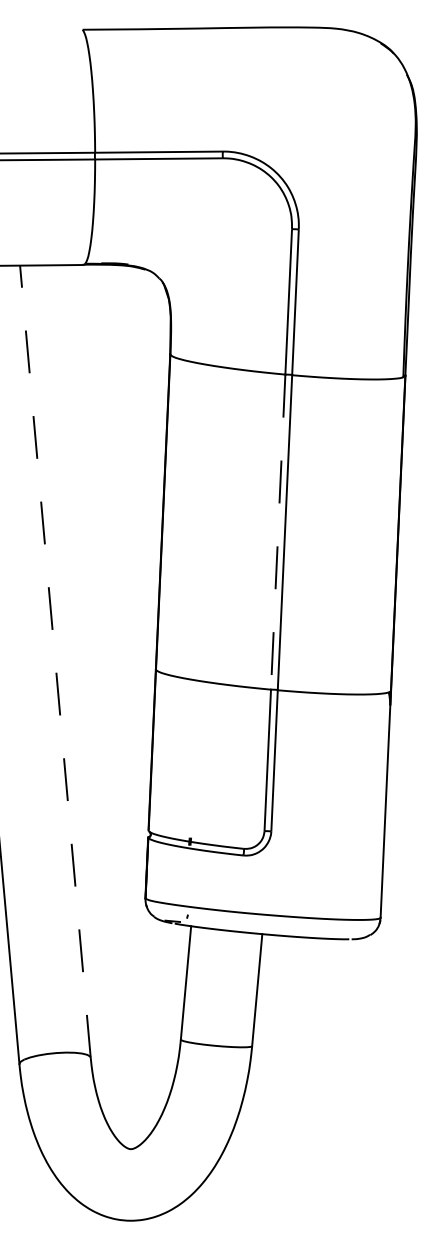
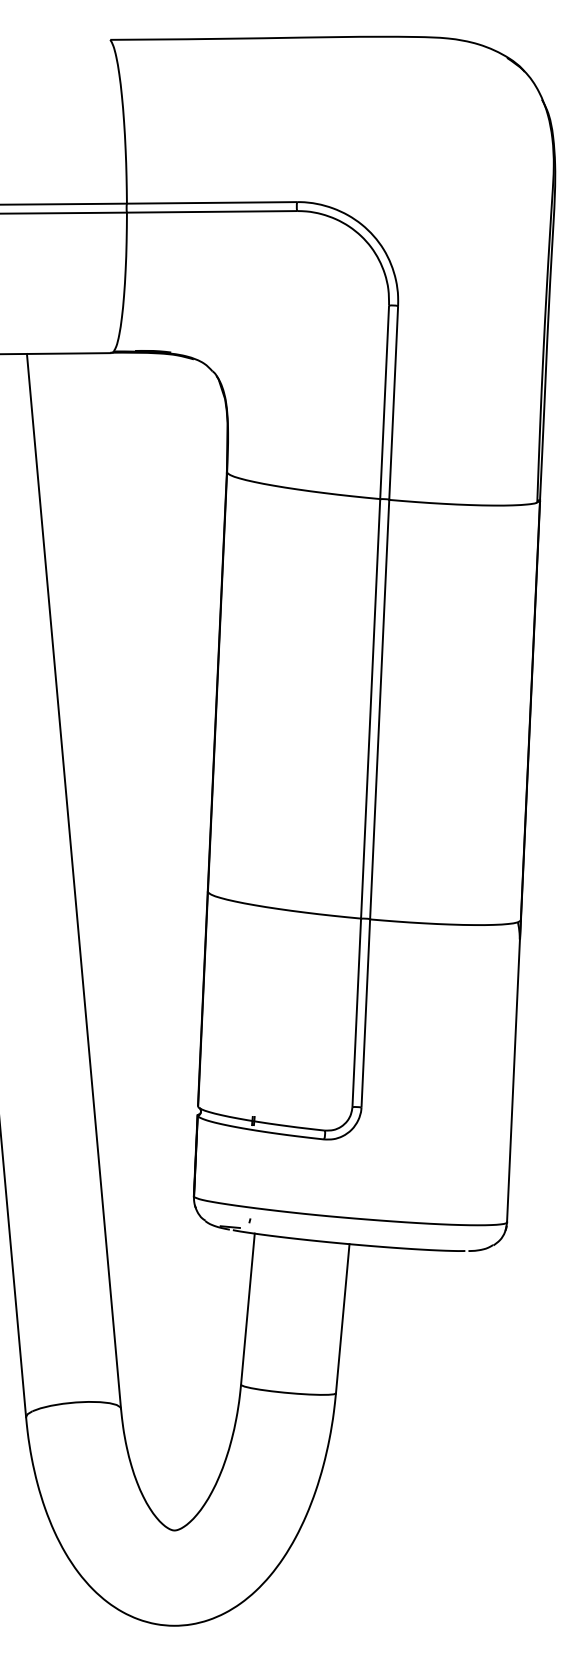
line: (278, 532) -> (371, 709), dashed -> solid
line: (55, 661) -> (74, 881), dashed -> solid

